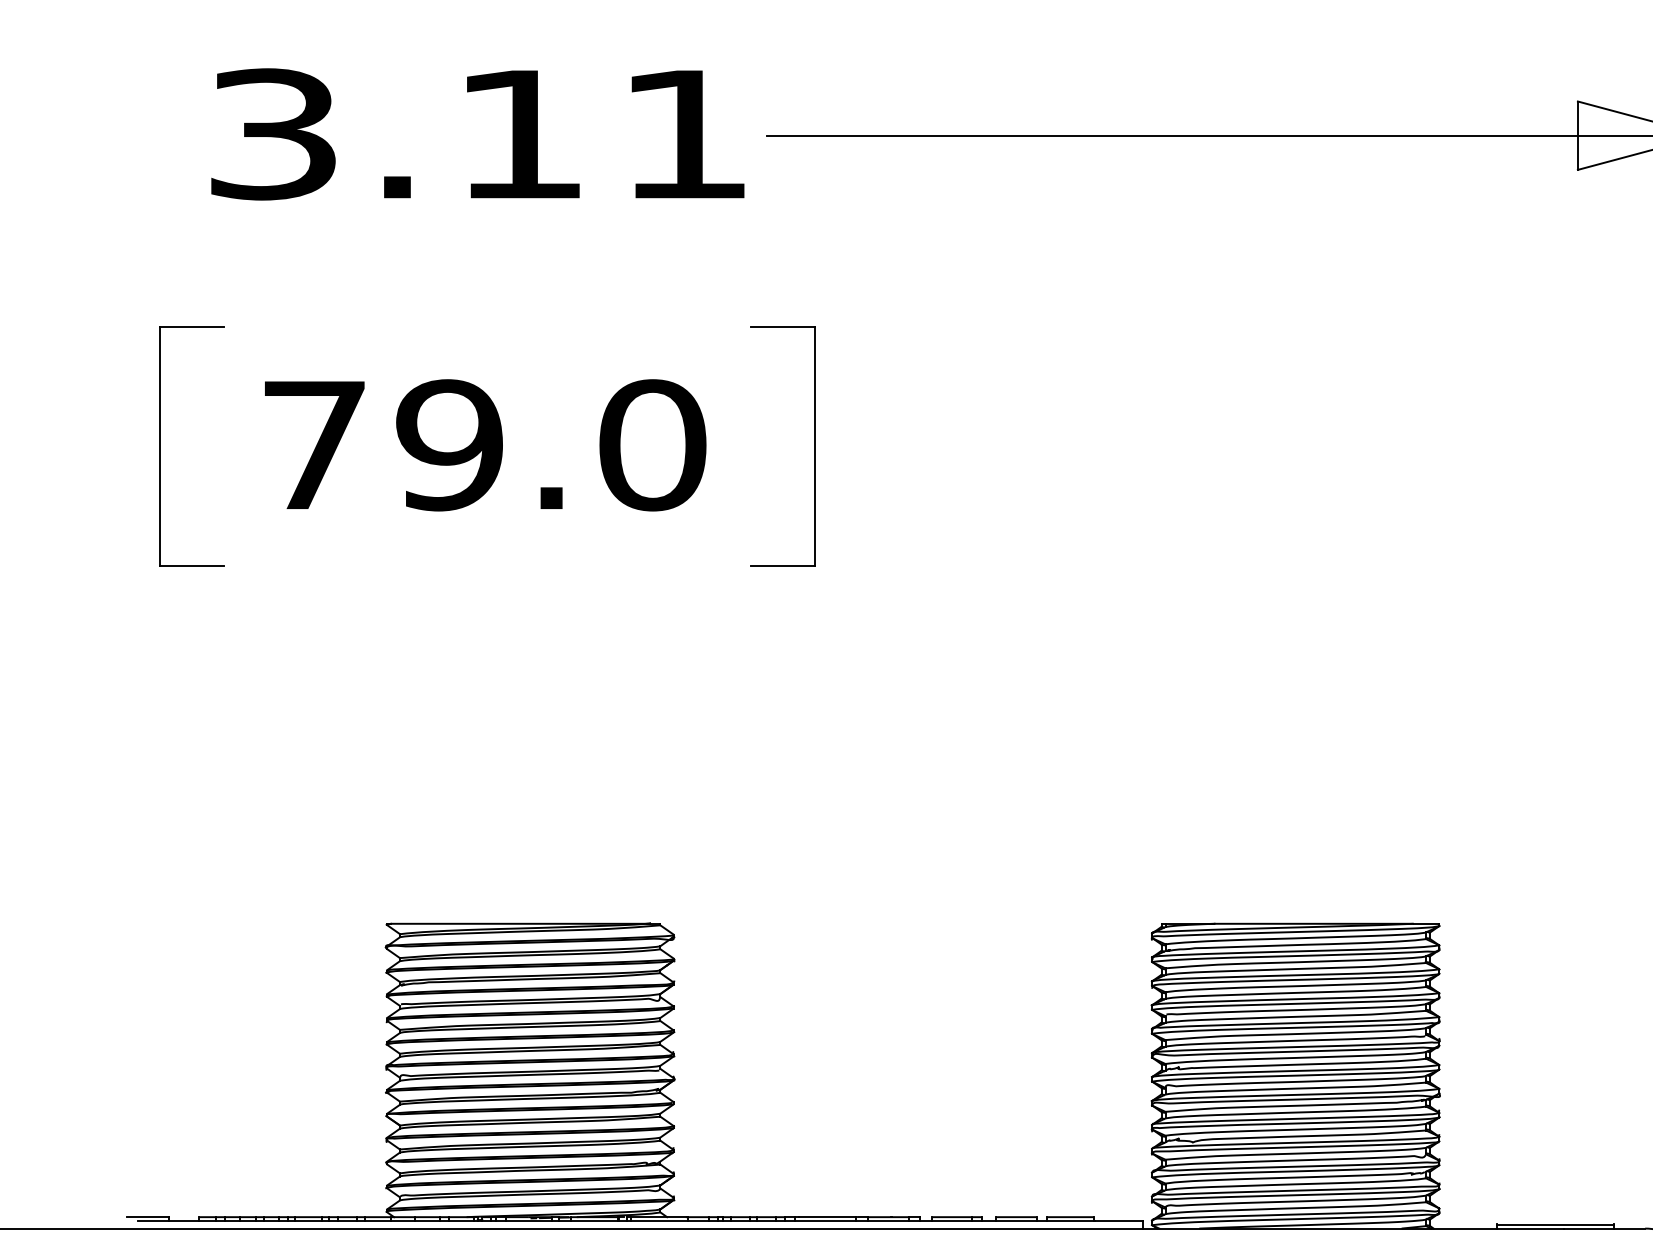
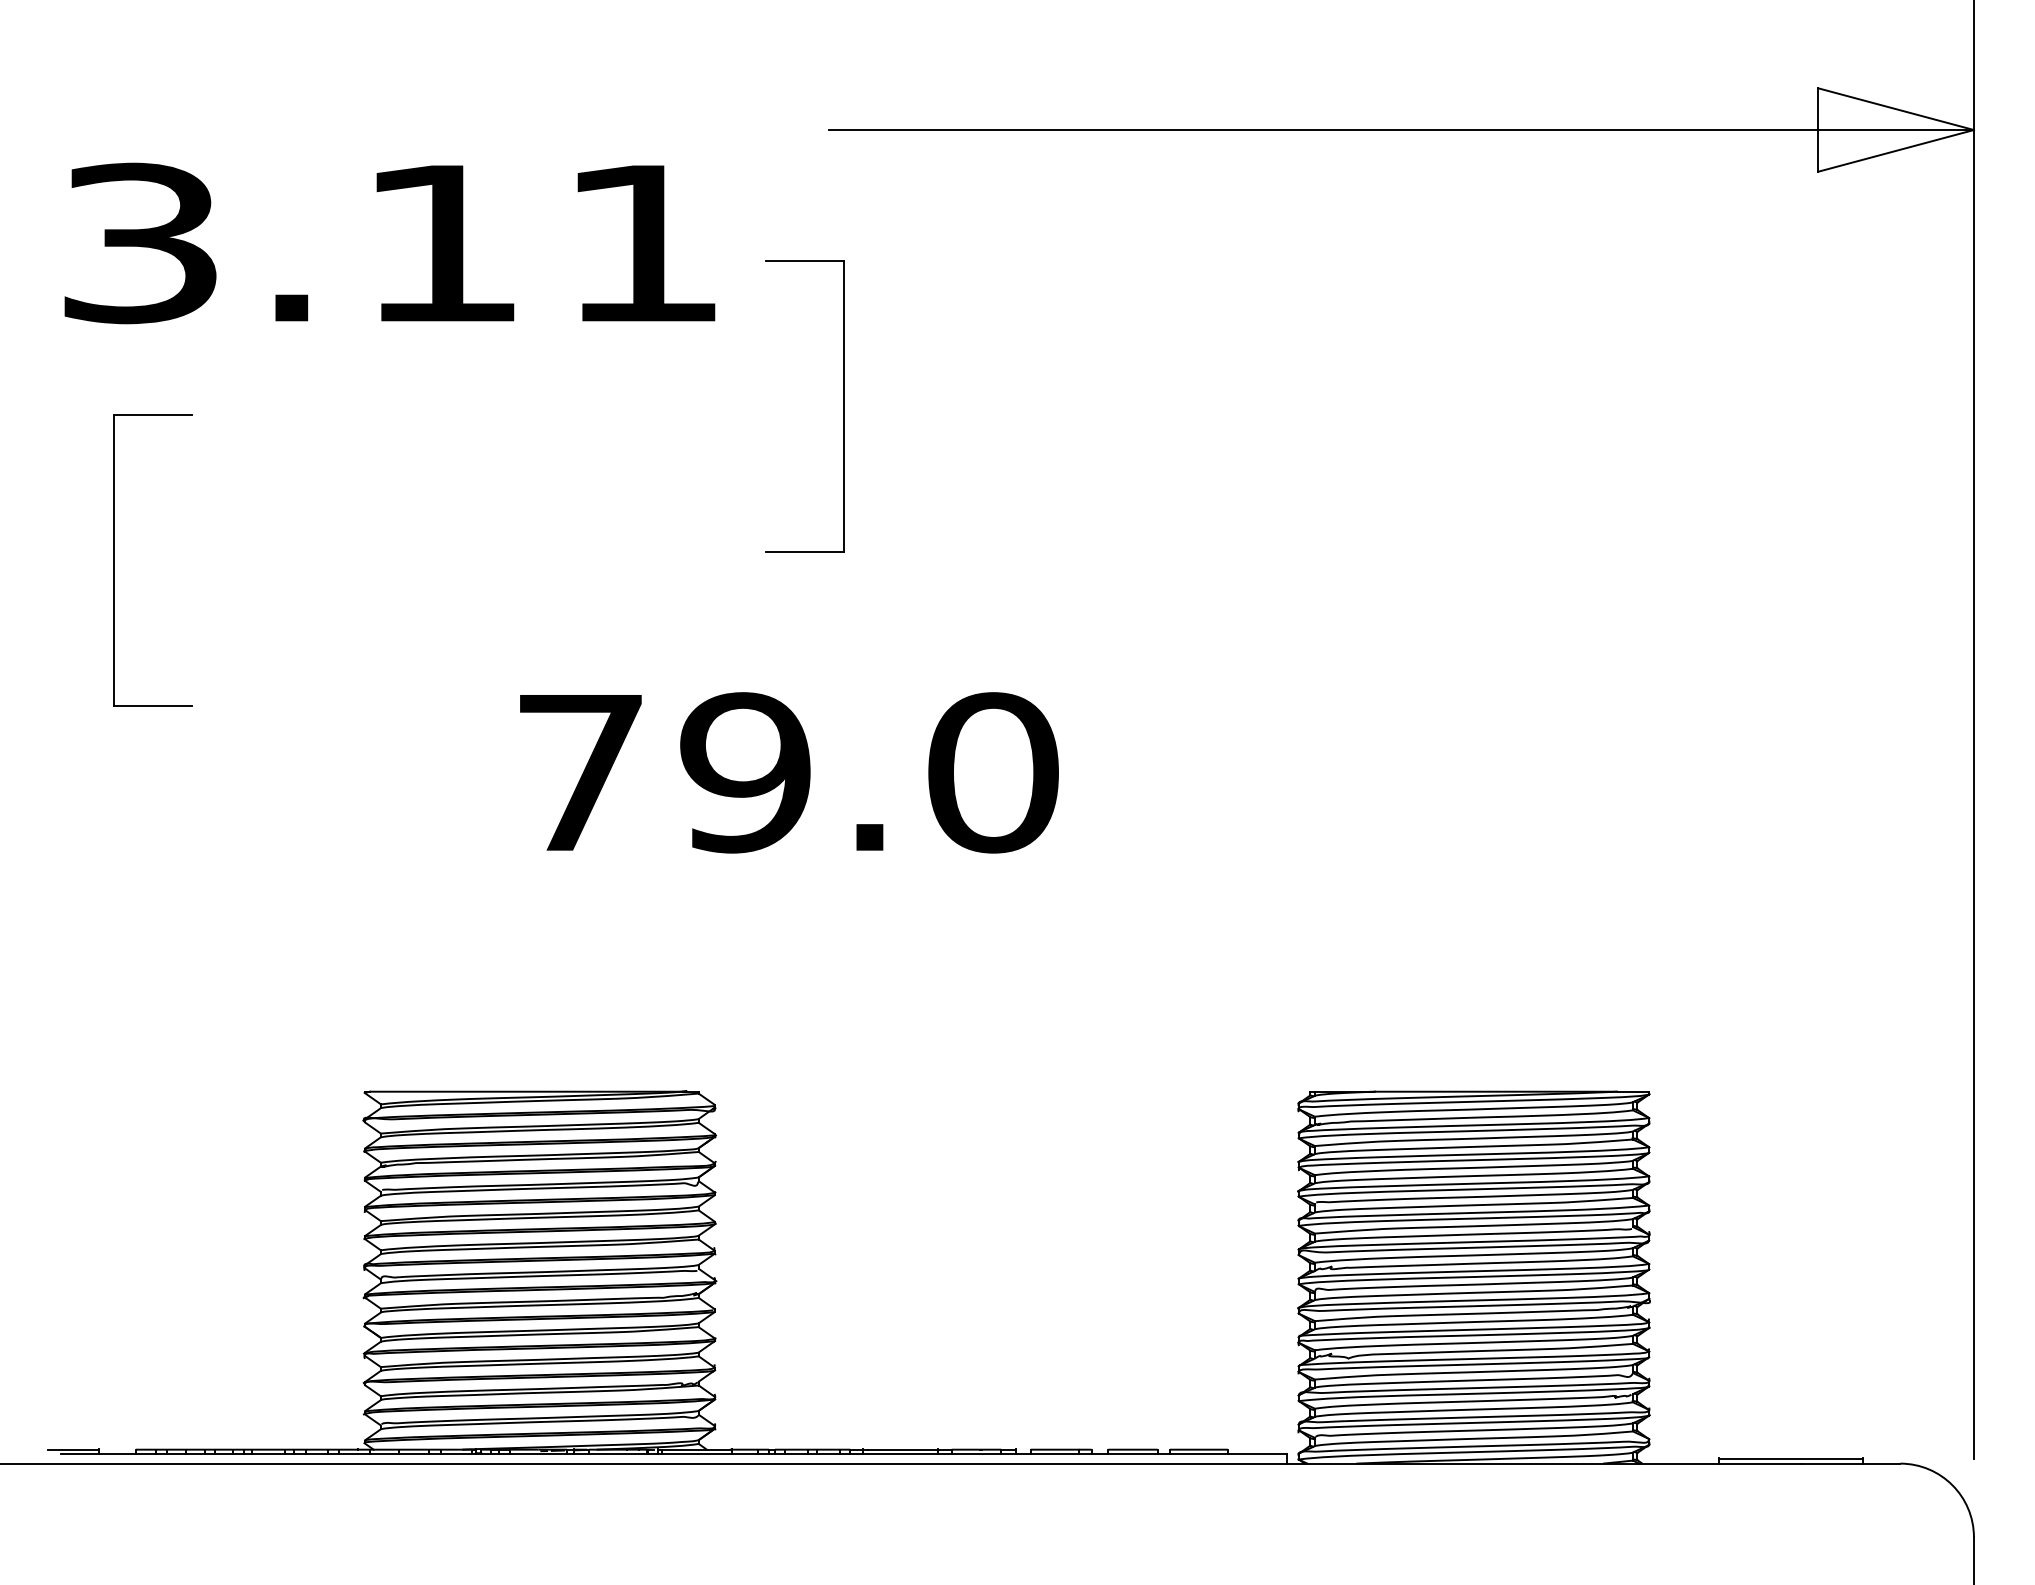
text: (477, 134) -> (389, 243), moved
text: (485, 445) -> (789, 772), moved
part: (160, 446) -> (114, 560), moved
part: (814, 446) -> (843, 406), moved

